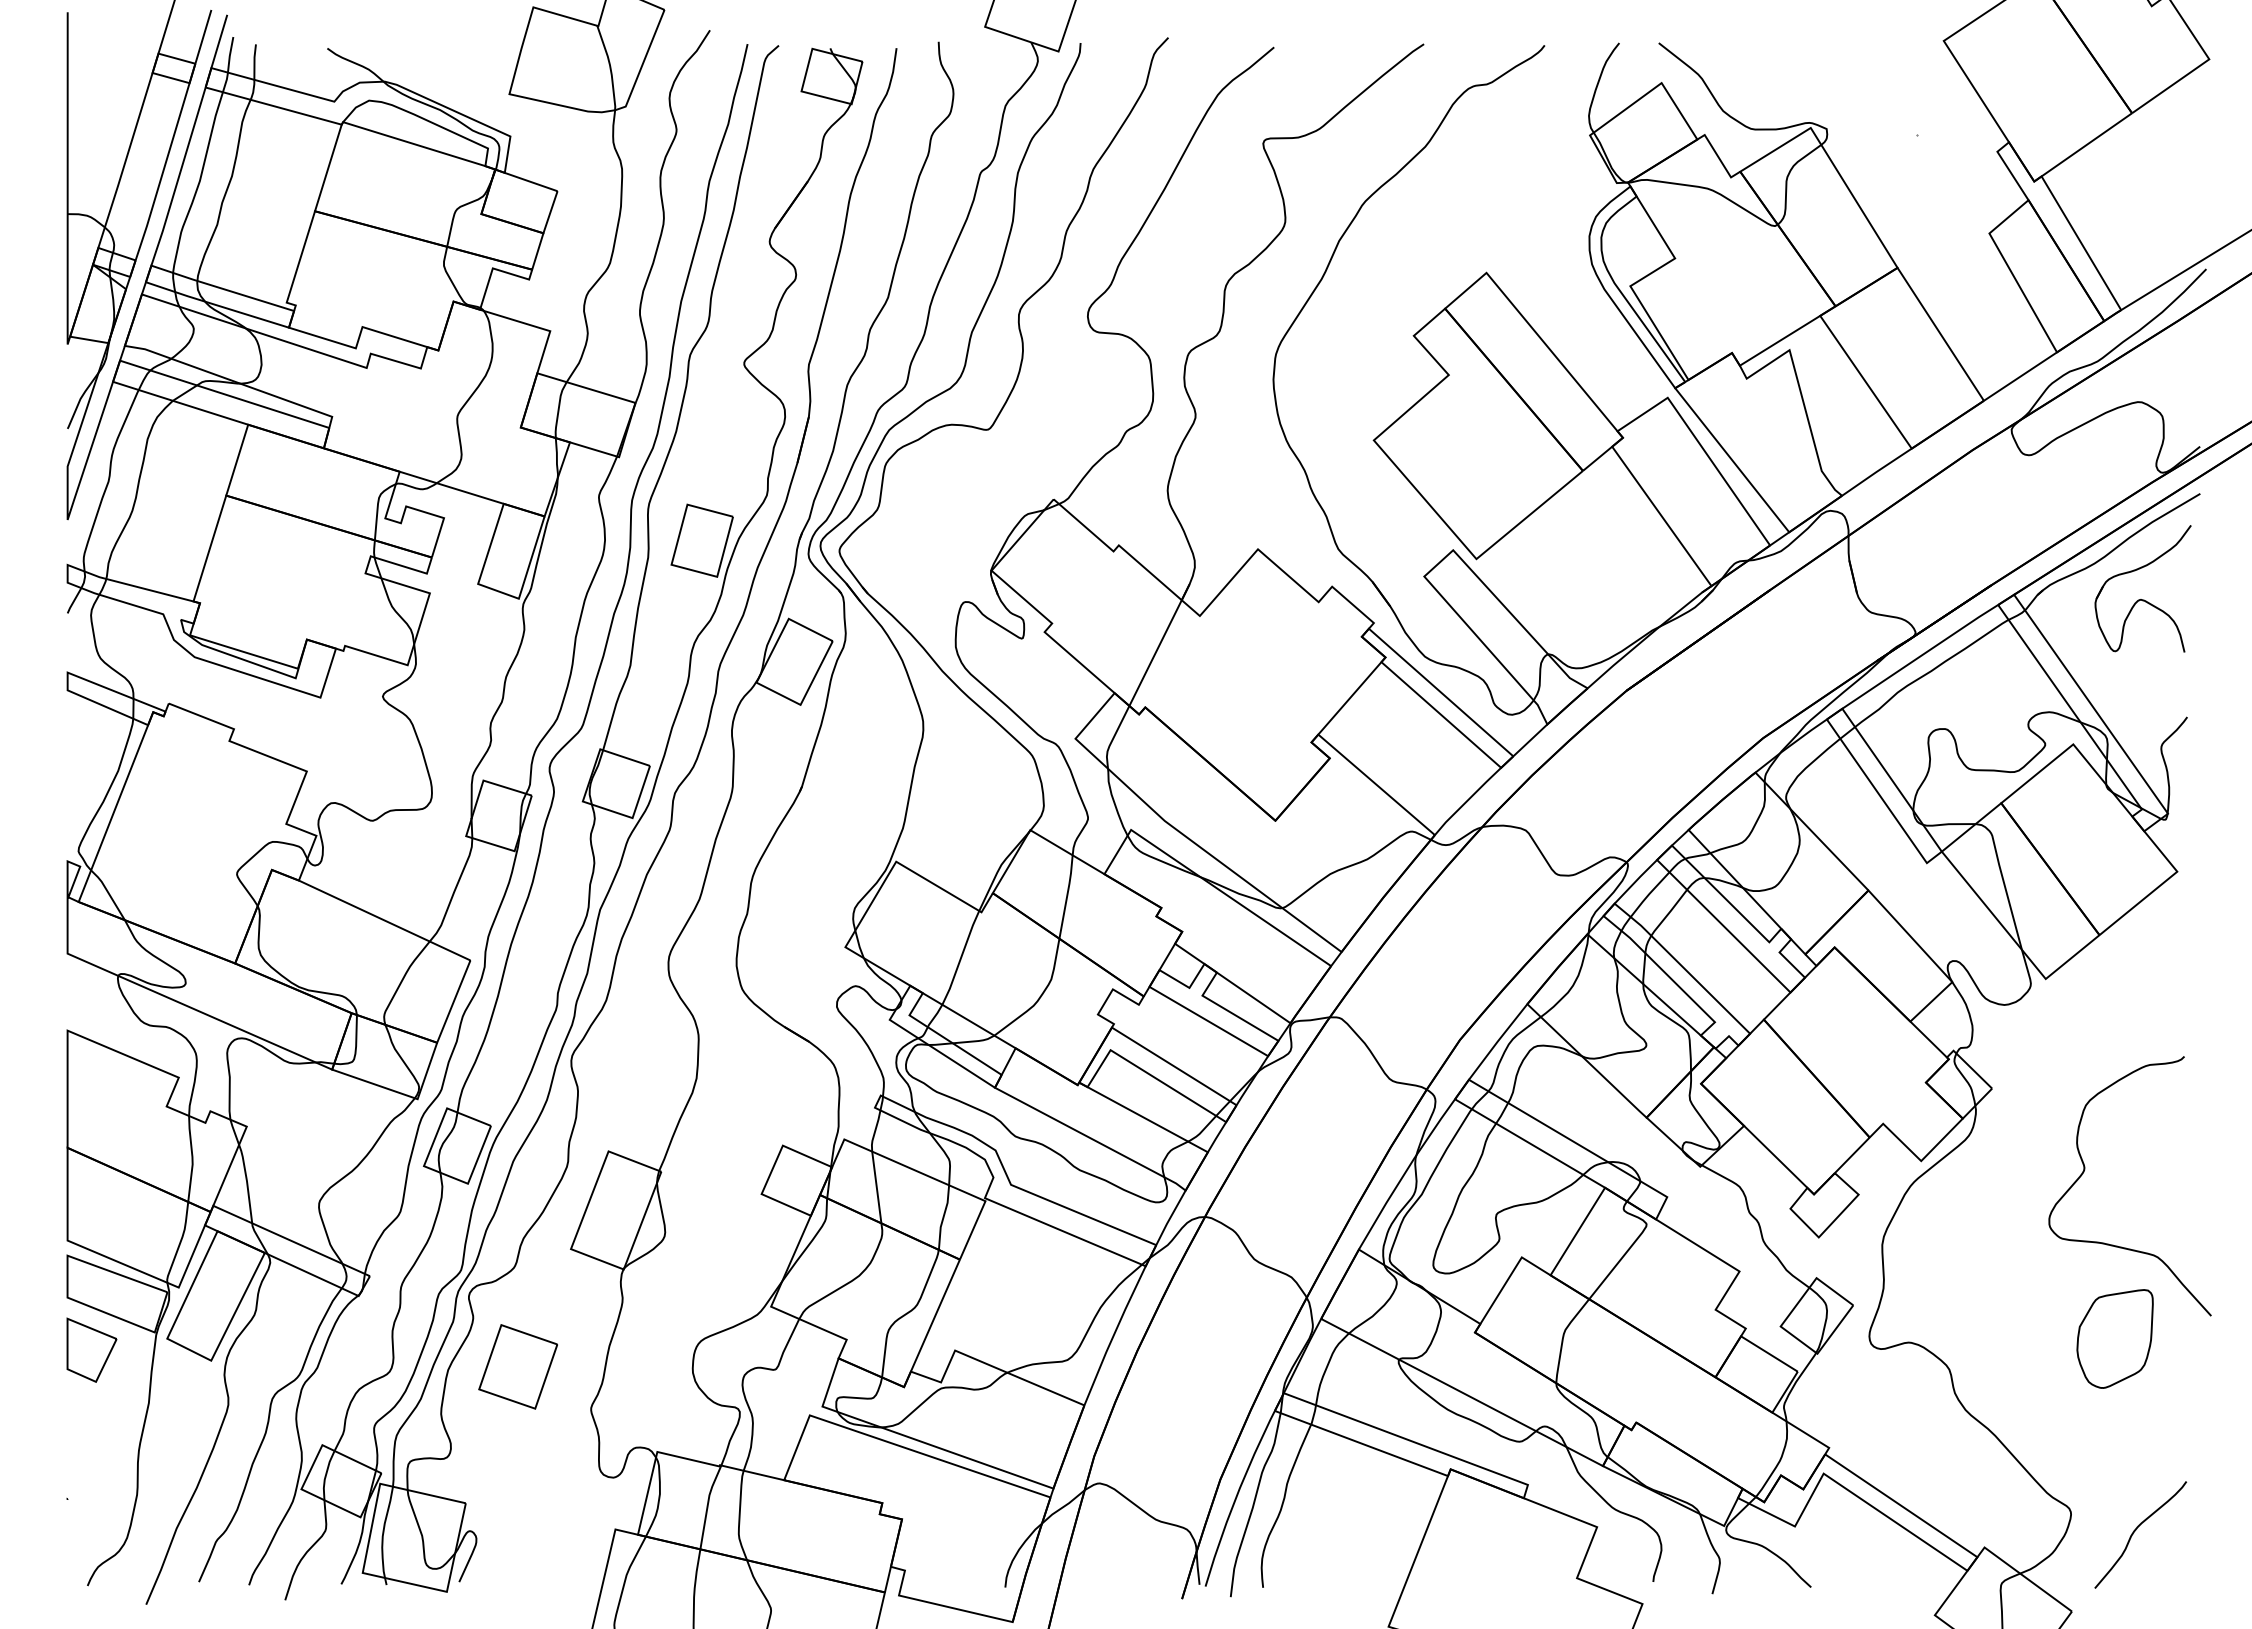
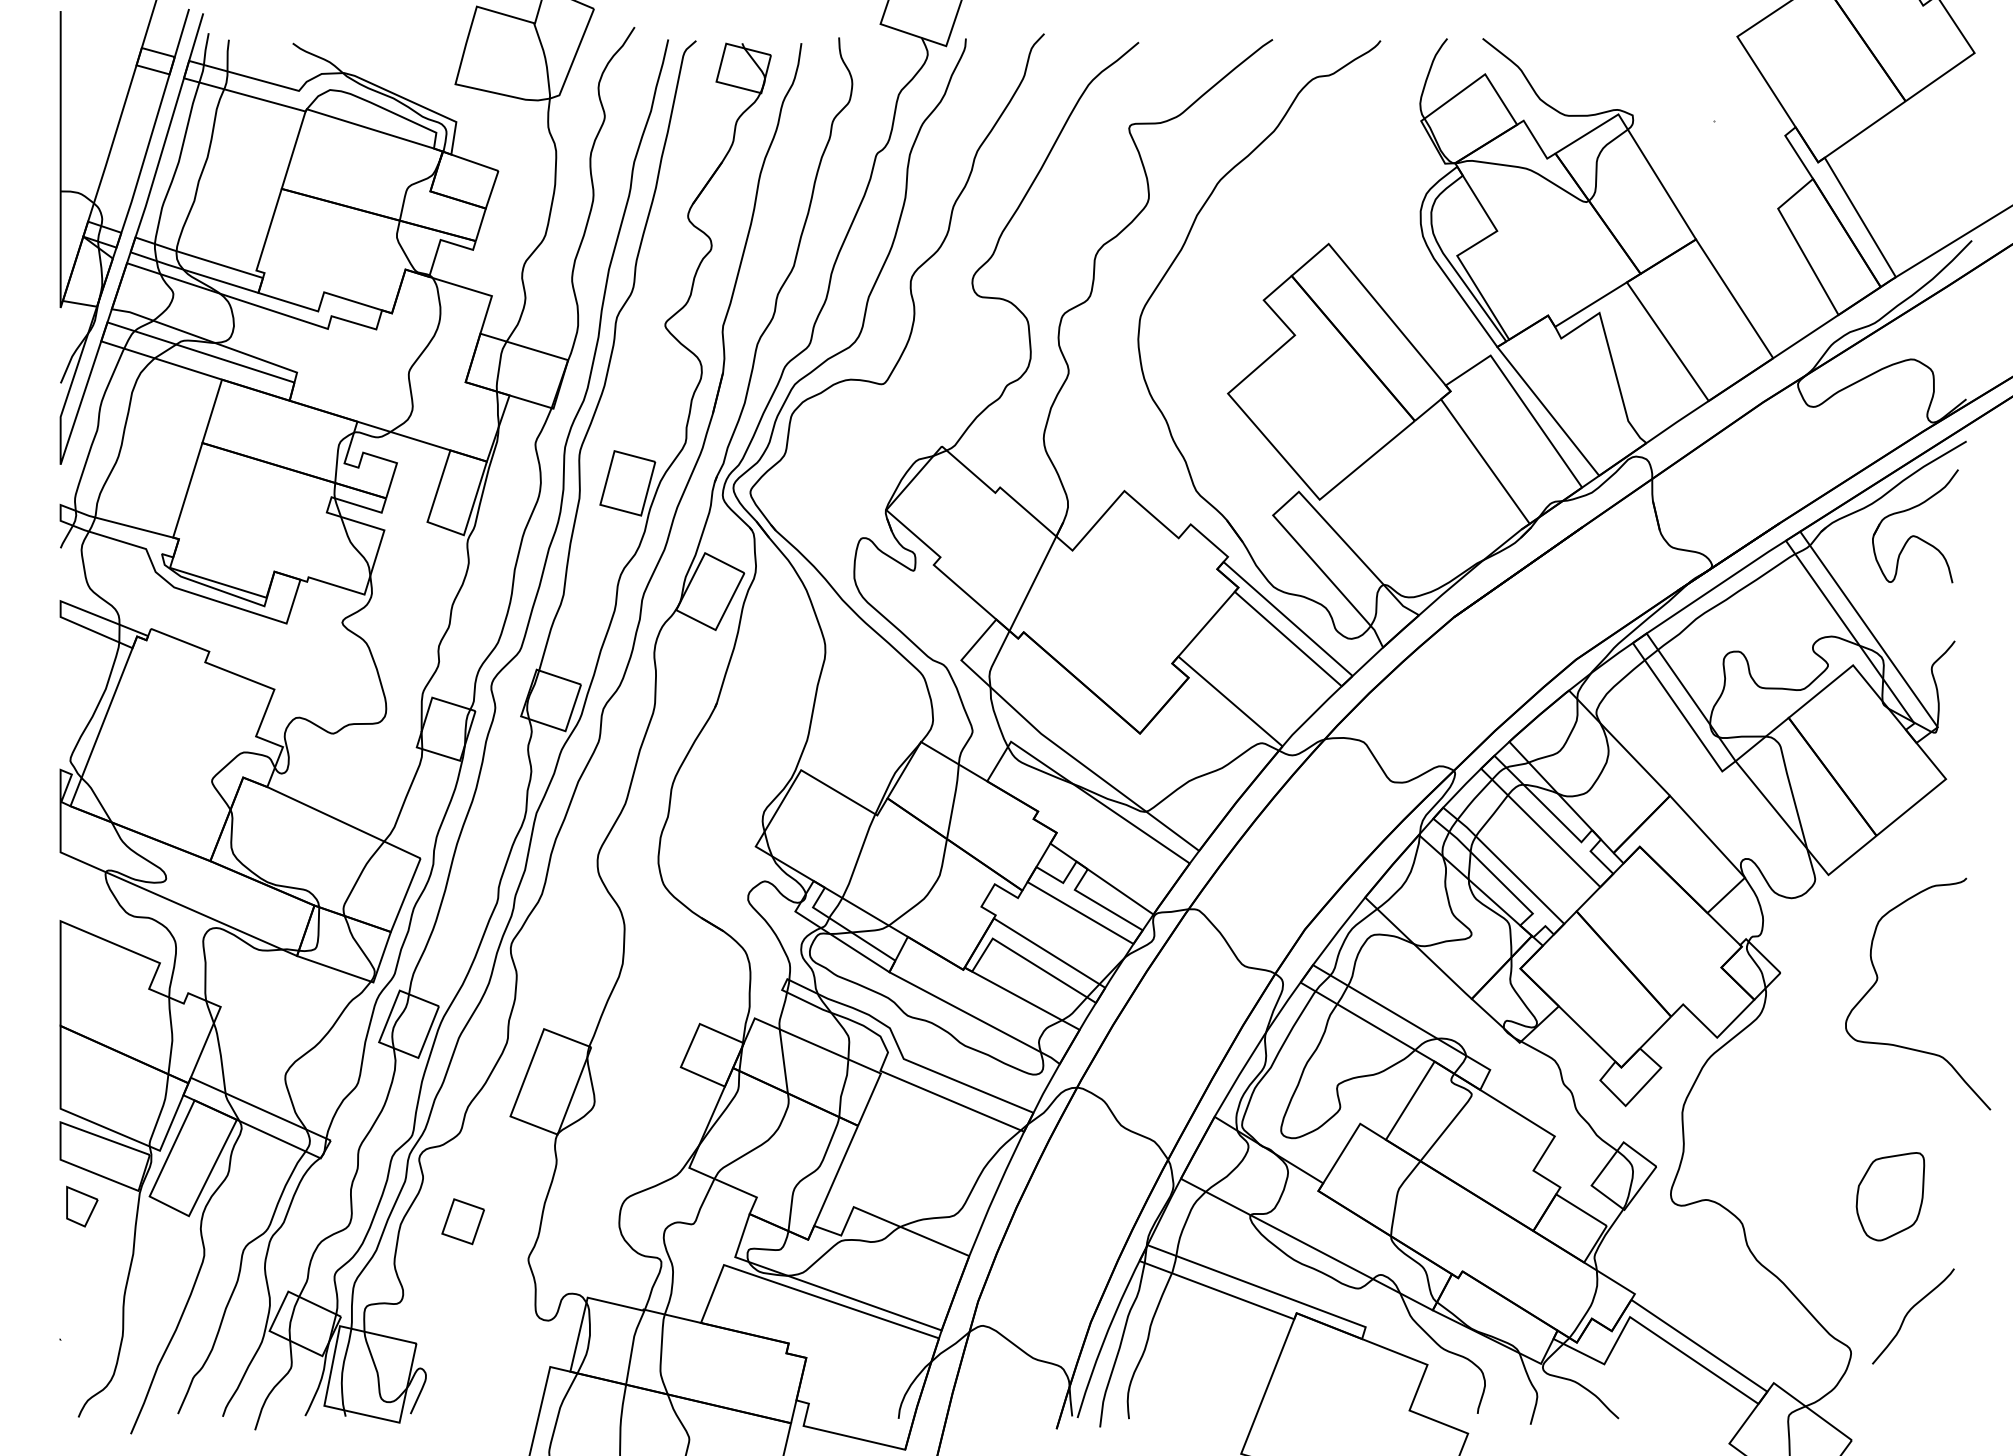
curve: (2084, 1172) -> (1877, 981), moved
part: (91, 1349) -> (81, 1206), size x0.7
part: (517, 1366) -> (462, 1221), size x0.6
curve: (2136, 1530) -> (1909, 1312), moved

